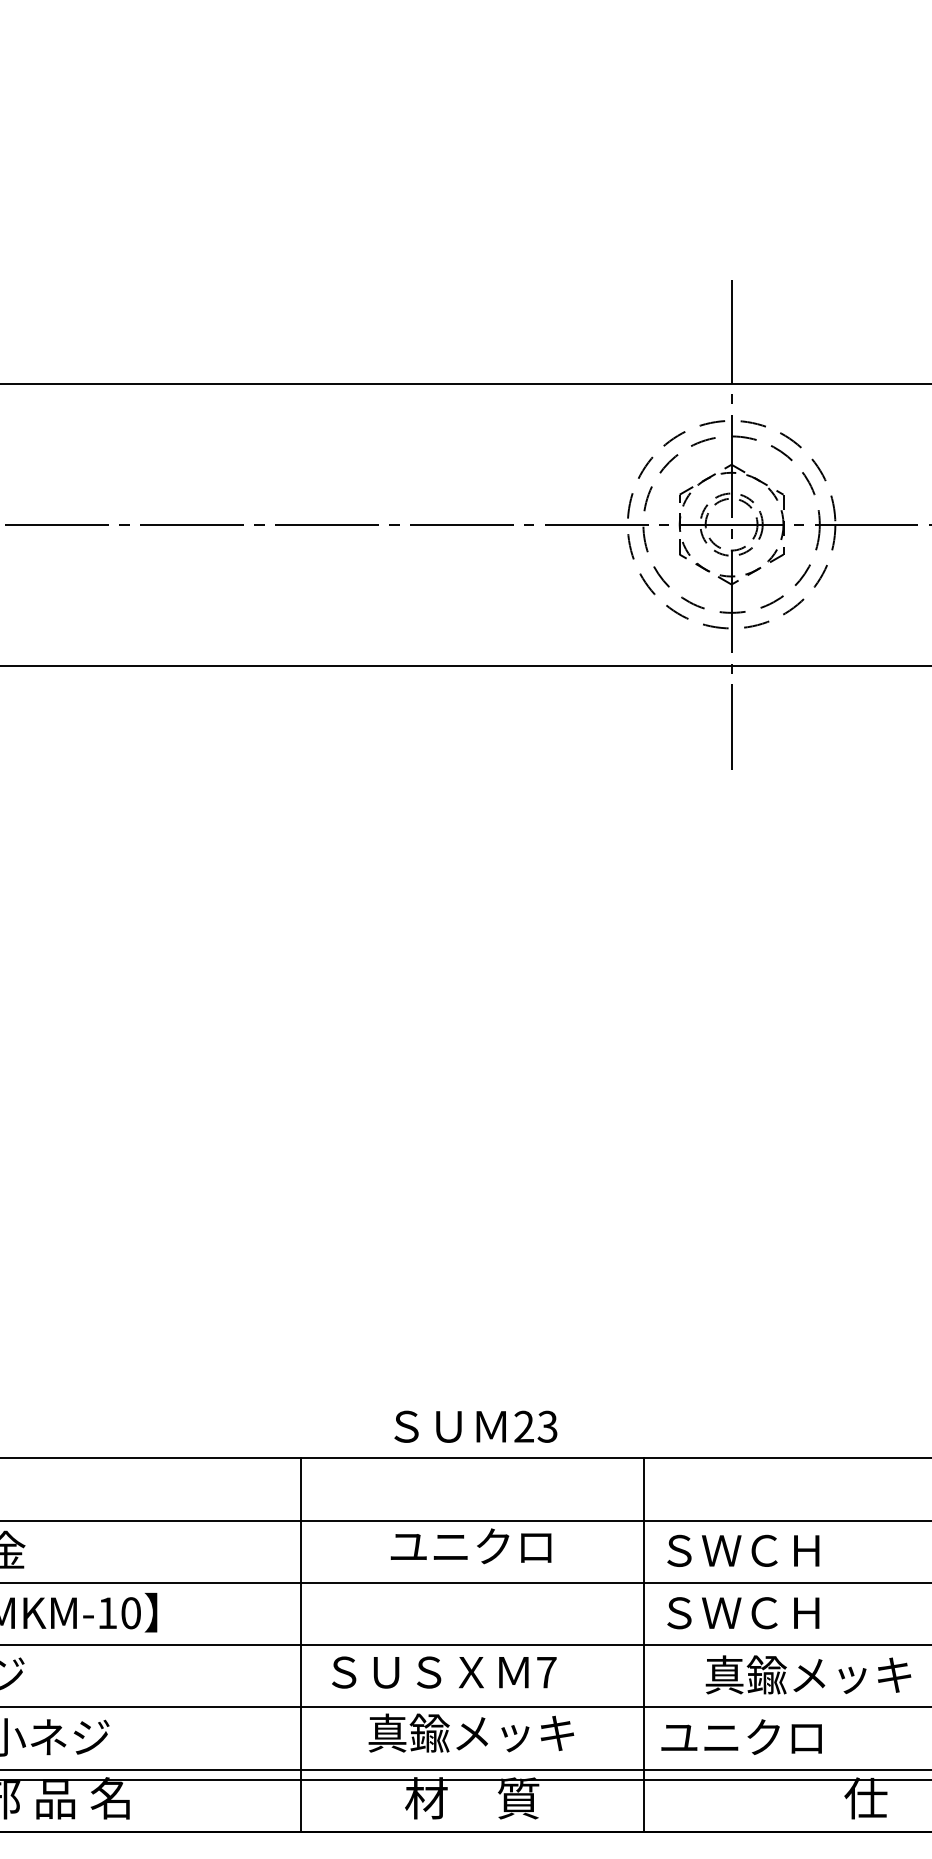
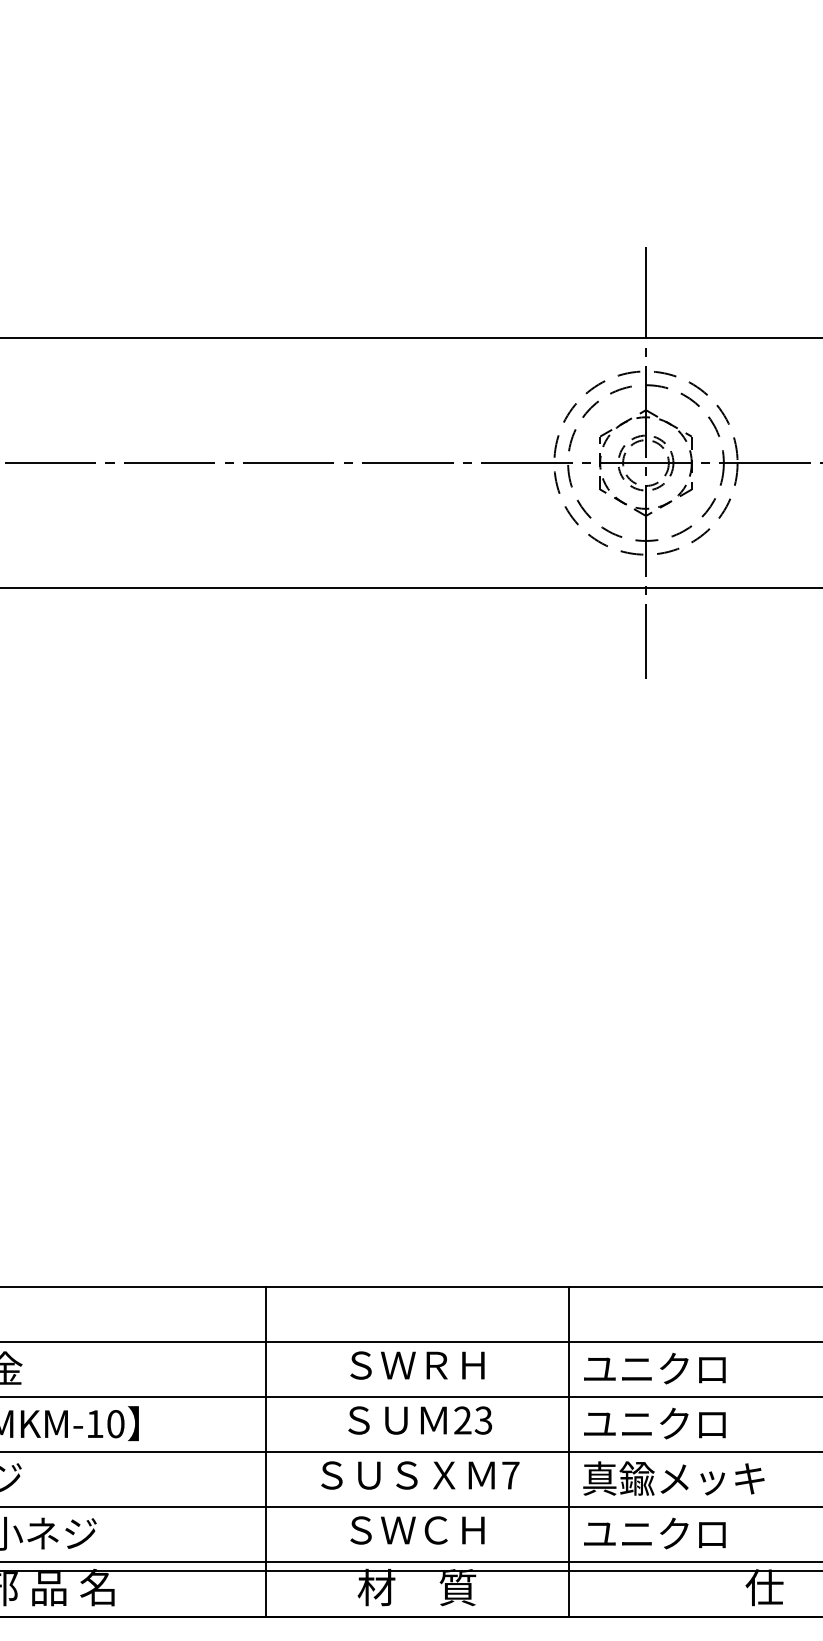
text: (475, 1426) -> (419, 1420), moved
text: (470, 1545) -> (415, 1364), ユニクロ -> ＳＷＲＨ
text: (741, 1550) -> (654, 1368), ＳＷＣＨ -> ユニクロ
text: (741, 1612) -> (654, 1423), ＳＷＣＨ -> ユニクロ
text: (444, 1672) -> (420, 1475), moved
text: (808, 1674) -> (673, 1478), moved
text: (470, 1732) -> (415, 1529), 真鍮メッキ -> ＳＷＣＨ

